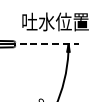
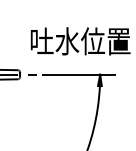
line: (55, 44) -> (80, 75), dashed -> solid

